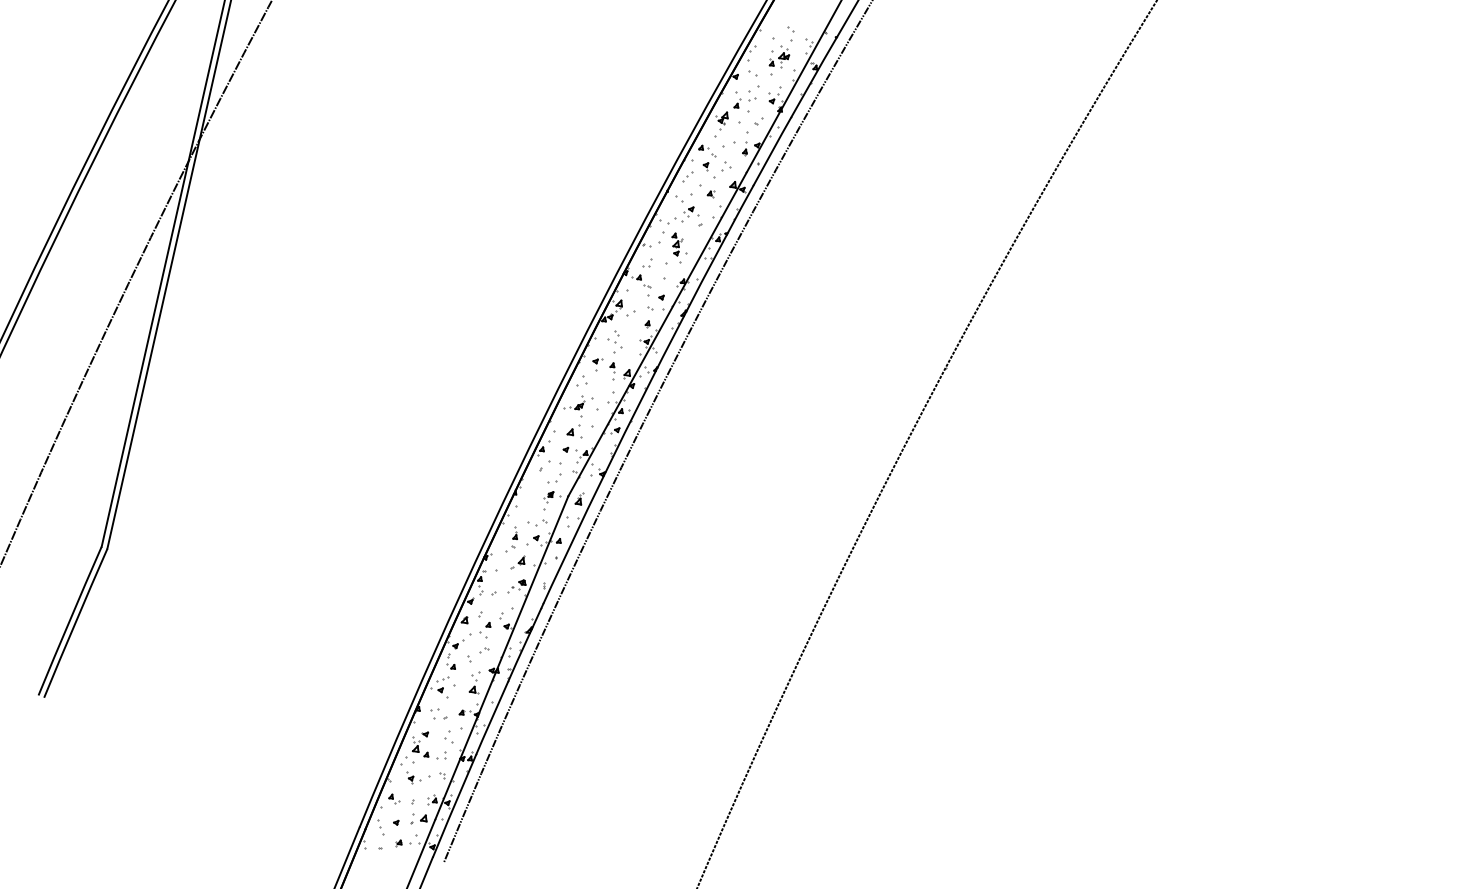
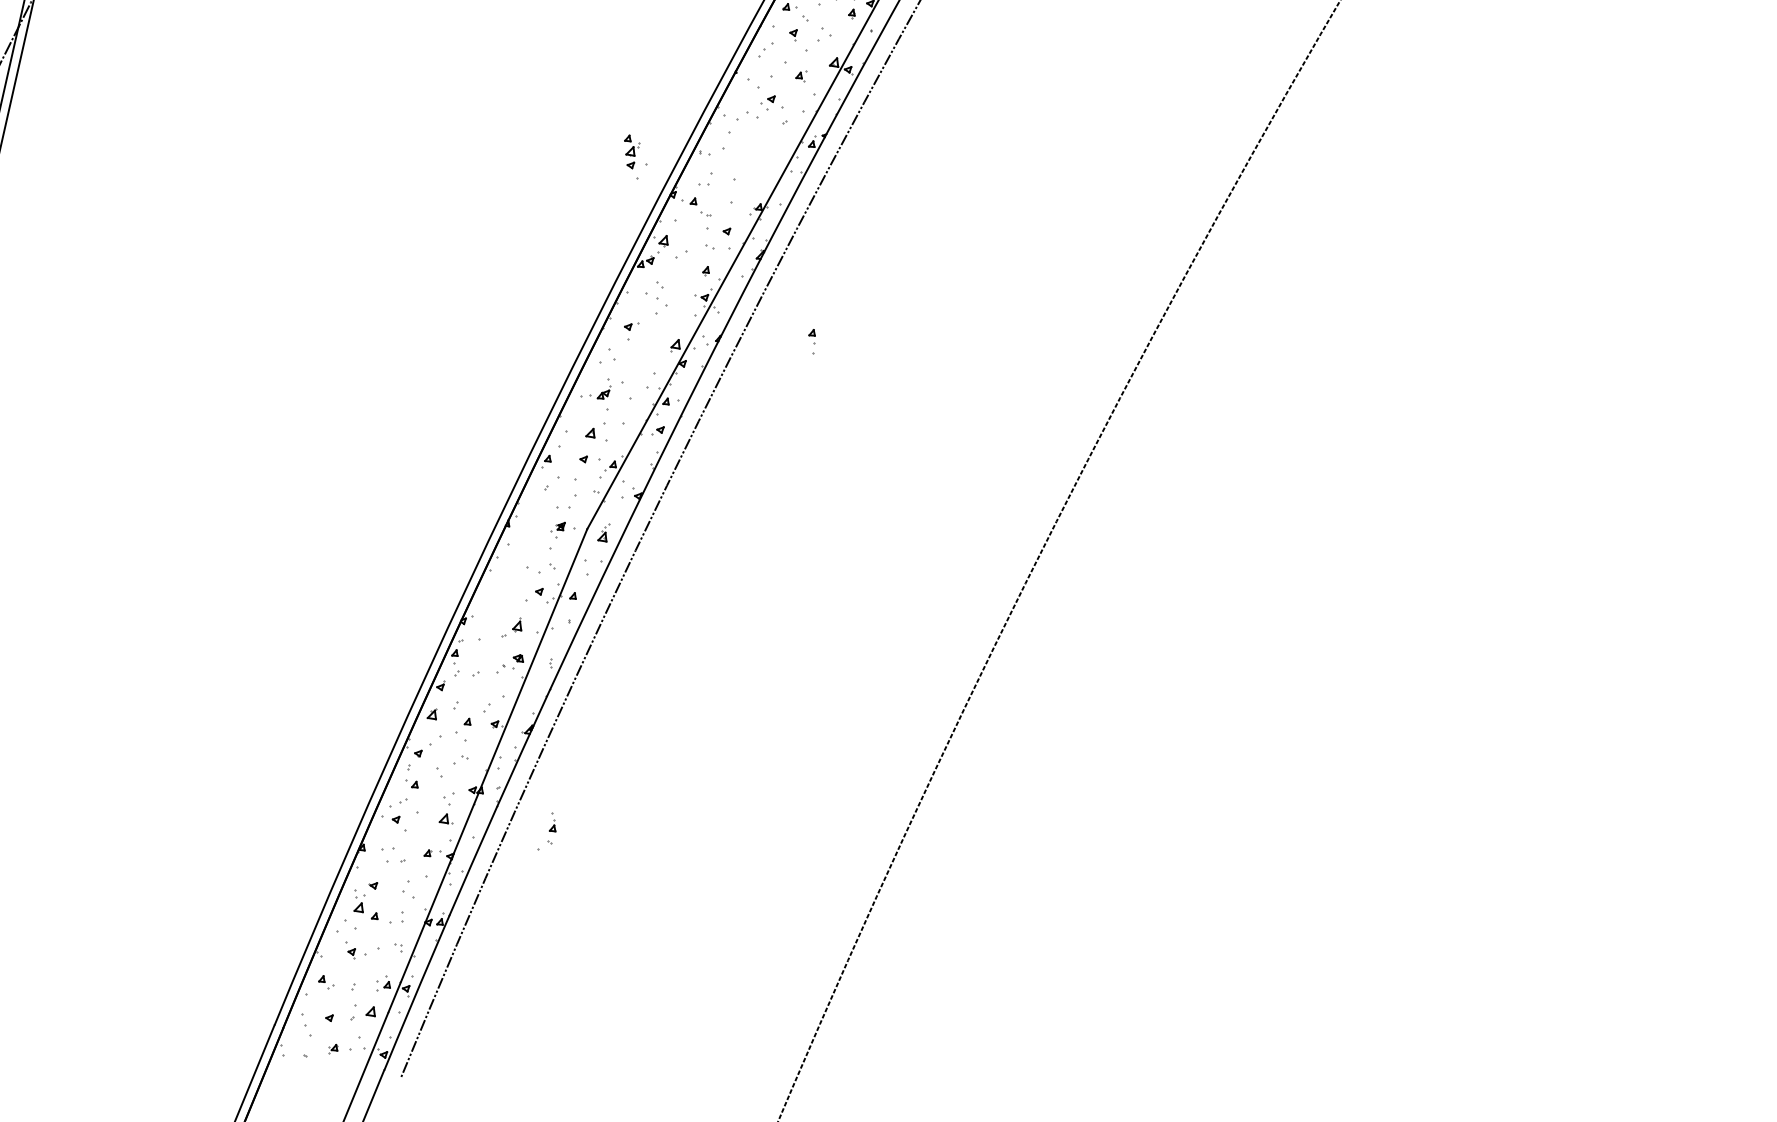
part: (679, 247) -> (635, 156), moved
part: (612, 371) -> (812, 342), moved
part: (511, 539) -> (547, 832), moved

